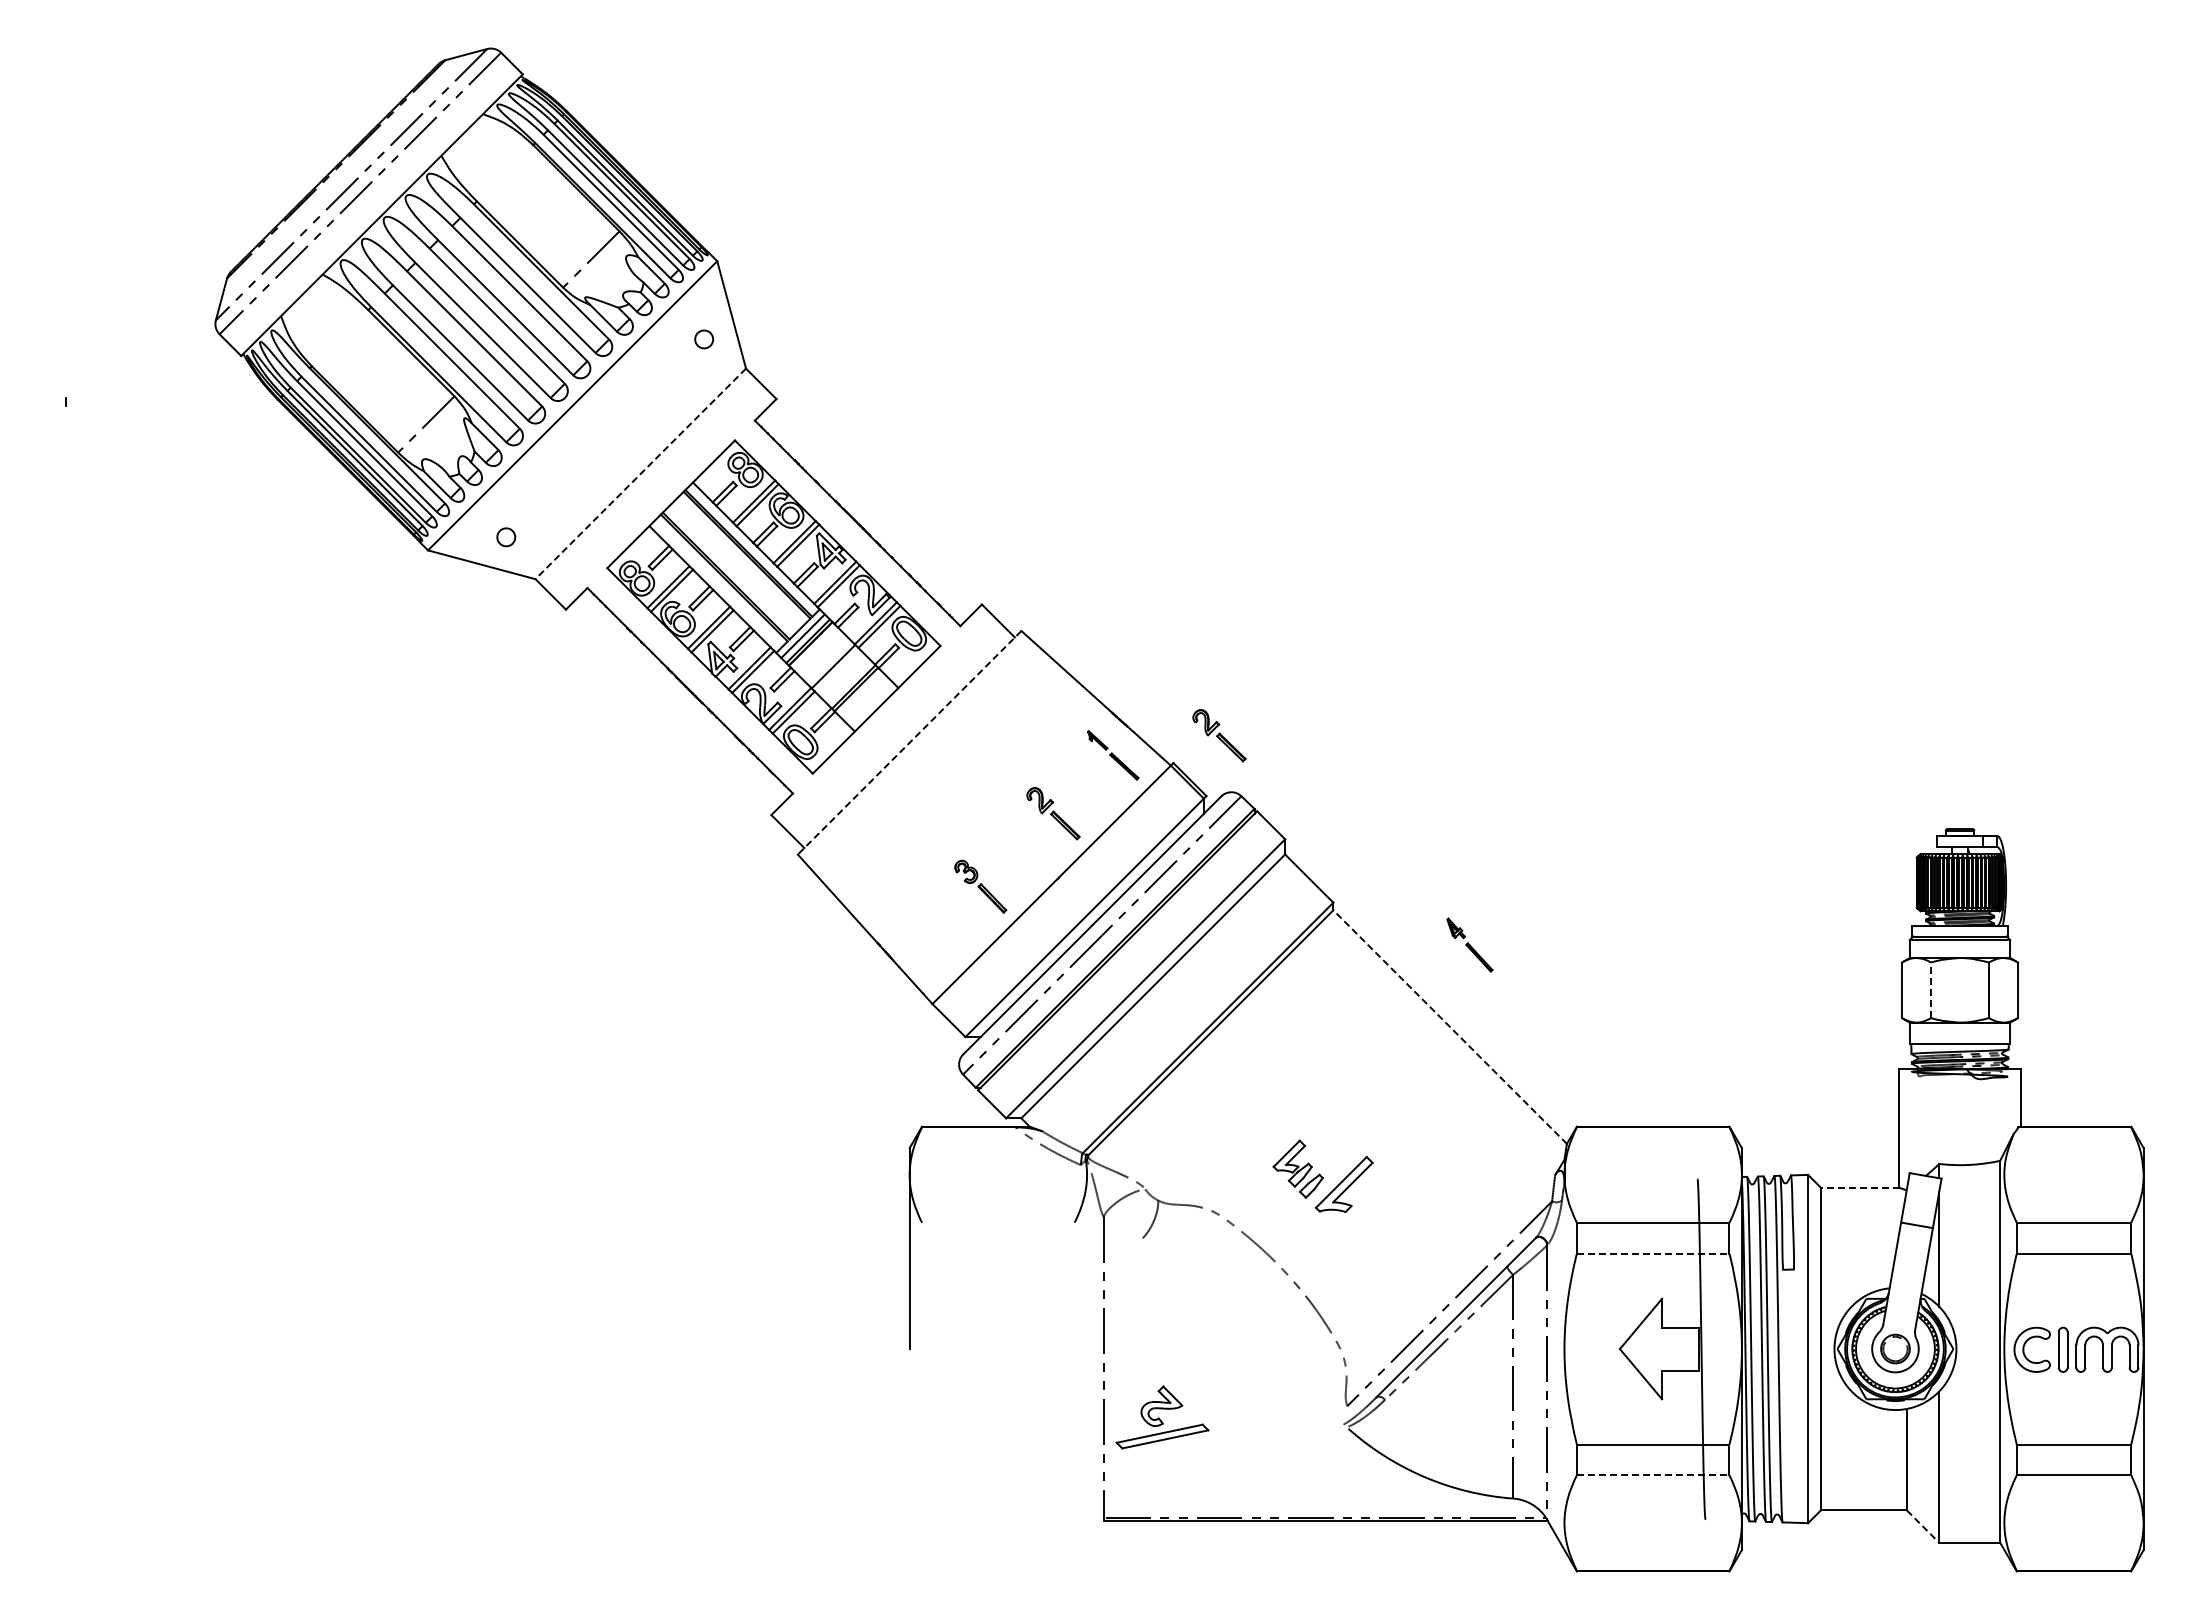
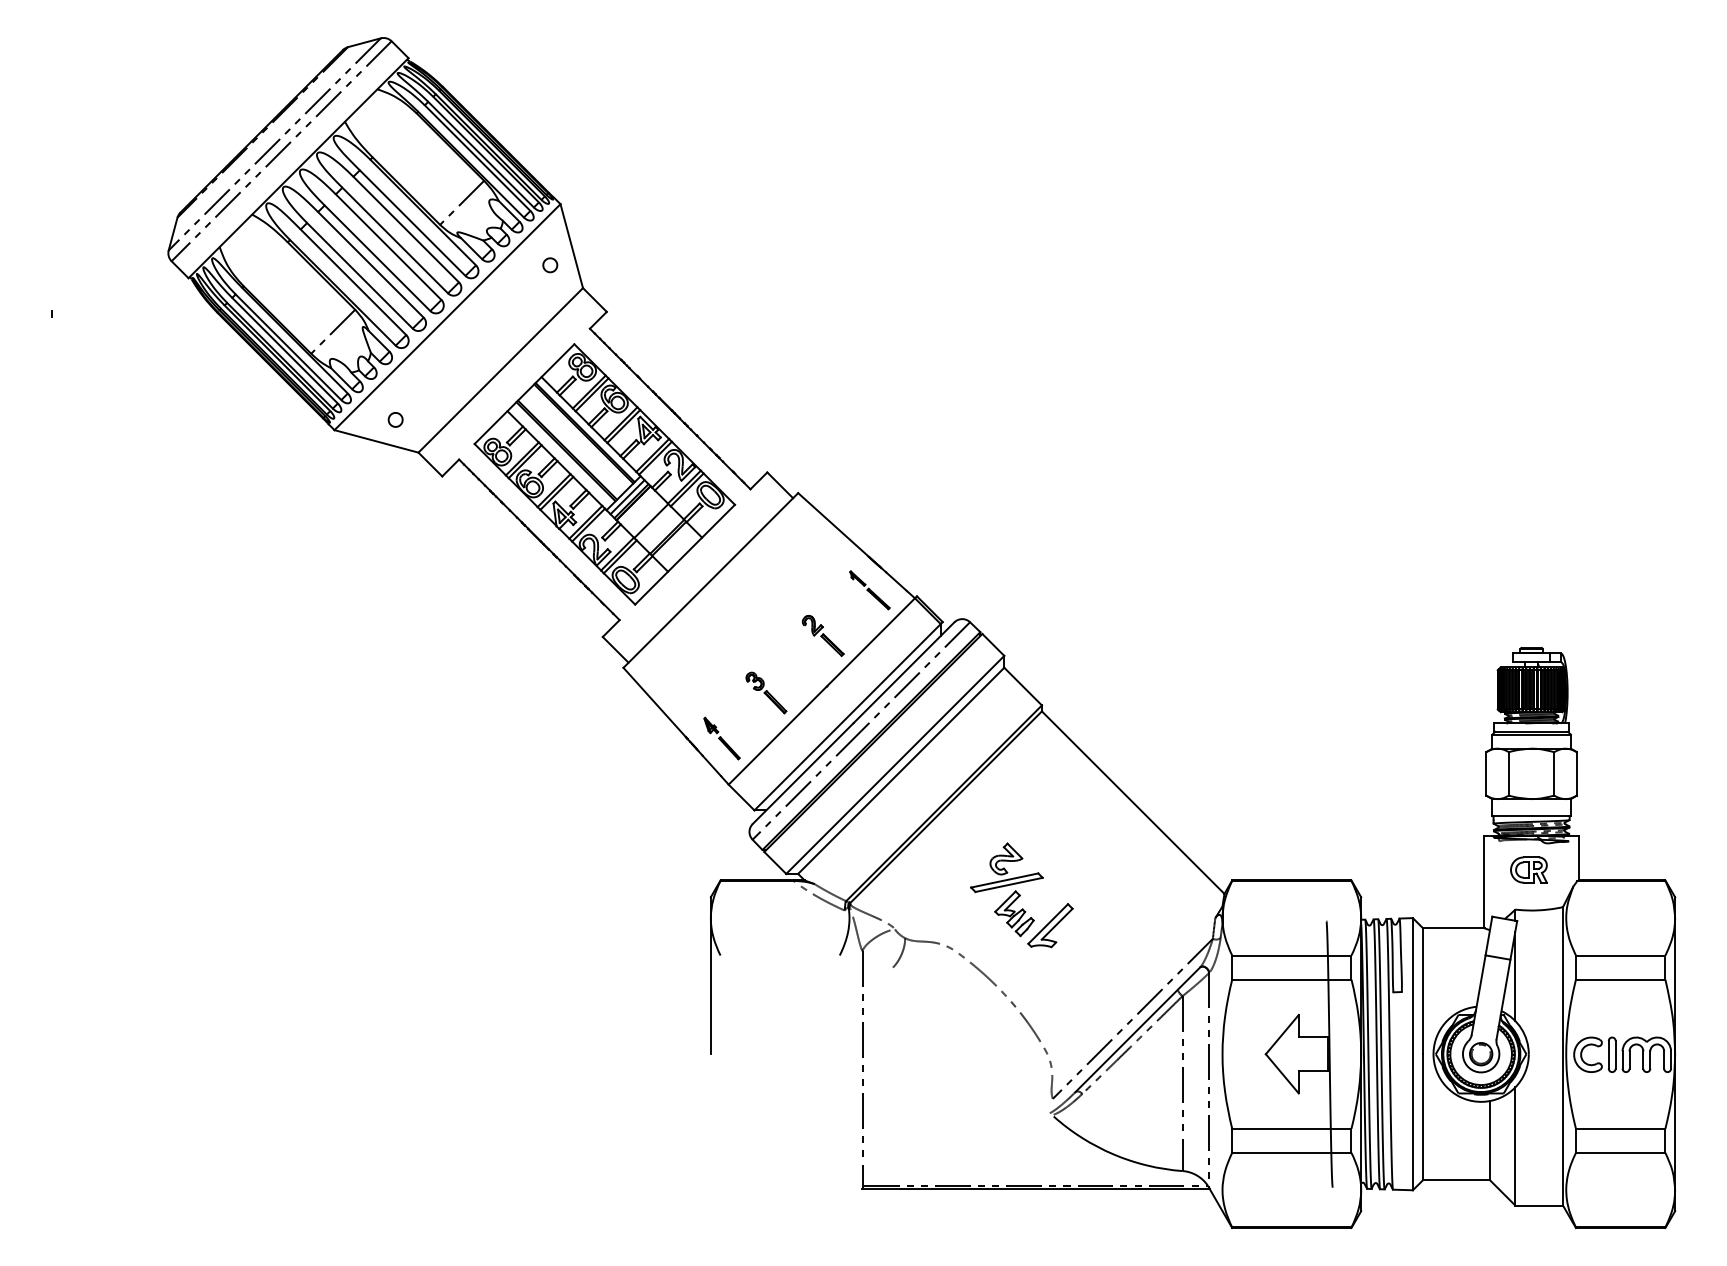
line: (640, 473) -> (500, 370), dashed -> solid
part: (1219, 735) -> (952, 574), removed
line: (909, 743) -> (710, 581), dashed -> solid
part: (1469, 944) -> (721, 738), moved
line: (1931, 990) -> (1509, 774), dashed -> solid
line: (1449, 1026) -> (1132, 802), dashed -> solid
part: (1956, 1113) -> (1528, 870), added
line: (1859, 1187) -> (1453, 927), dashed -> solid
line: (1653, 1253) -> (1292, 979), dashed -> solid
part: (1162, 1417) -> (1006, 867), moved
line: (1653, 1475) -> (1292, 1153), dashed -> solid
line: (1923, 1526) -> (1503, 1192), dashed -> solid

